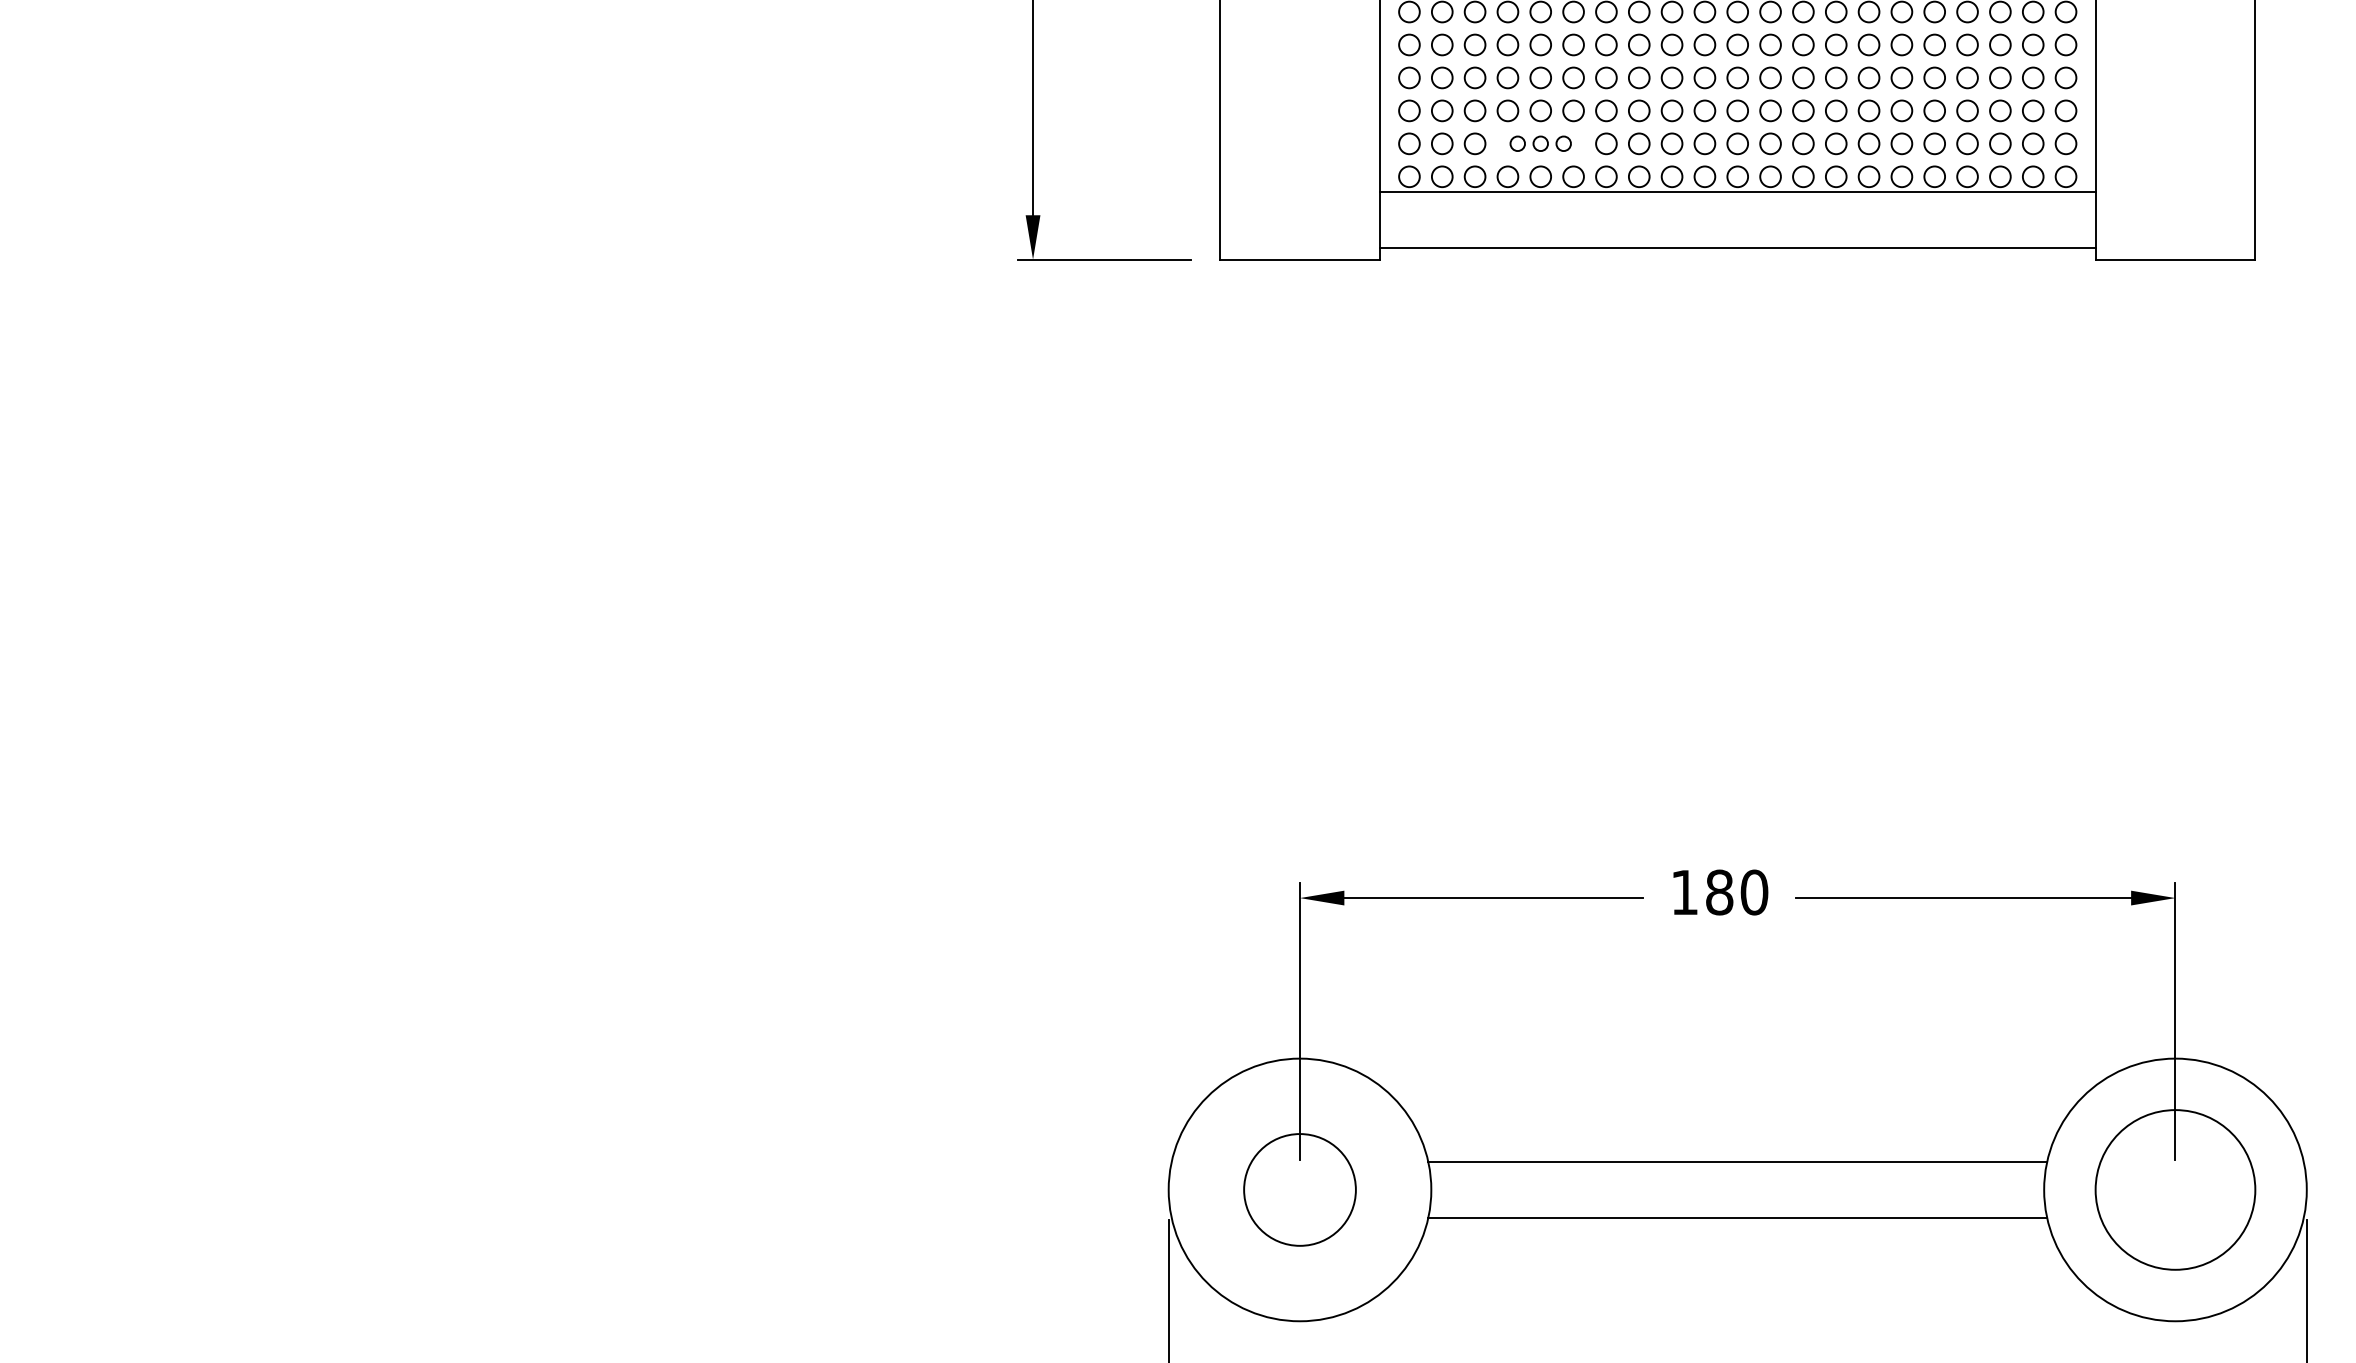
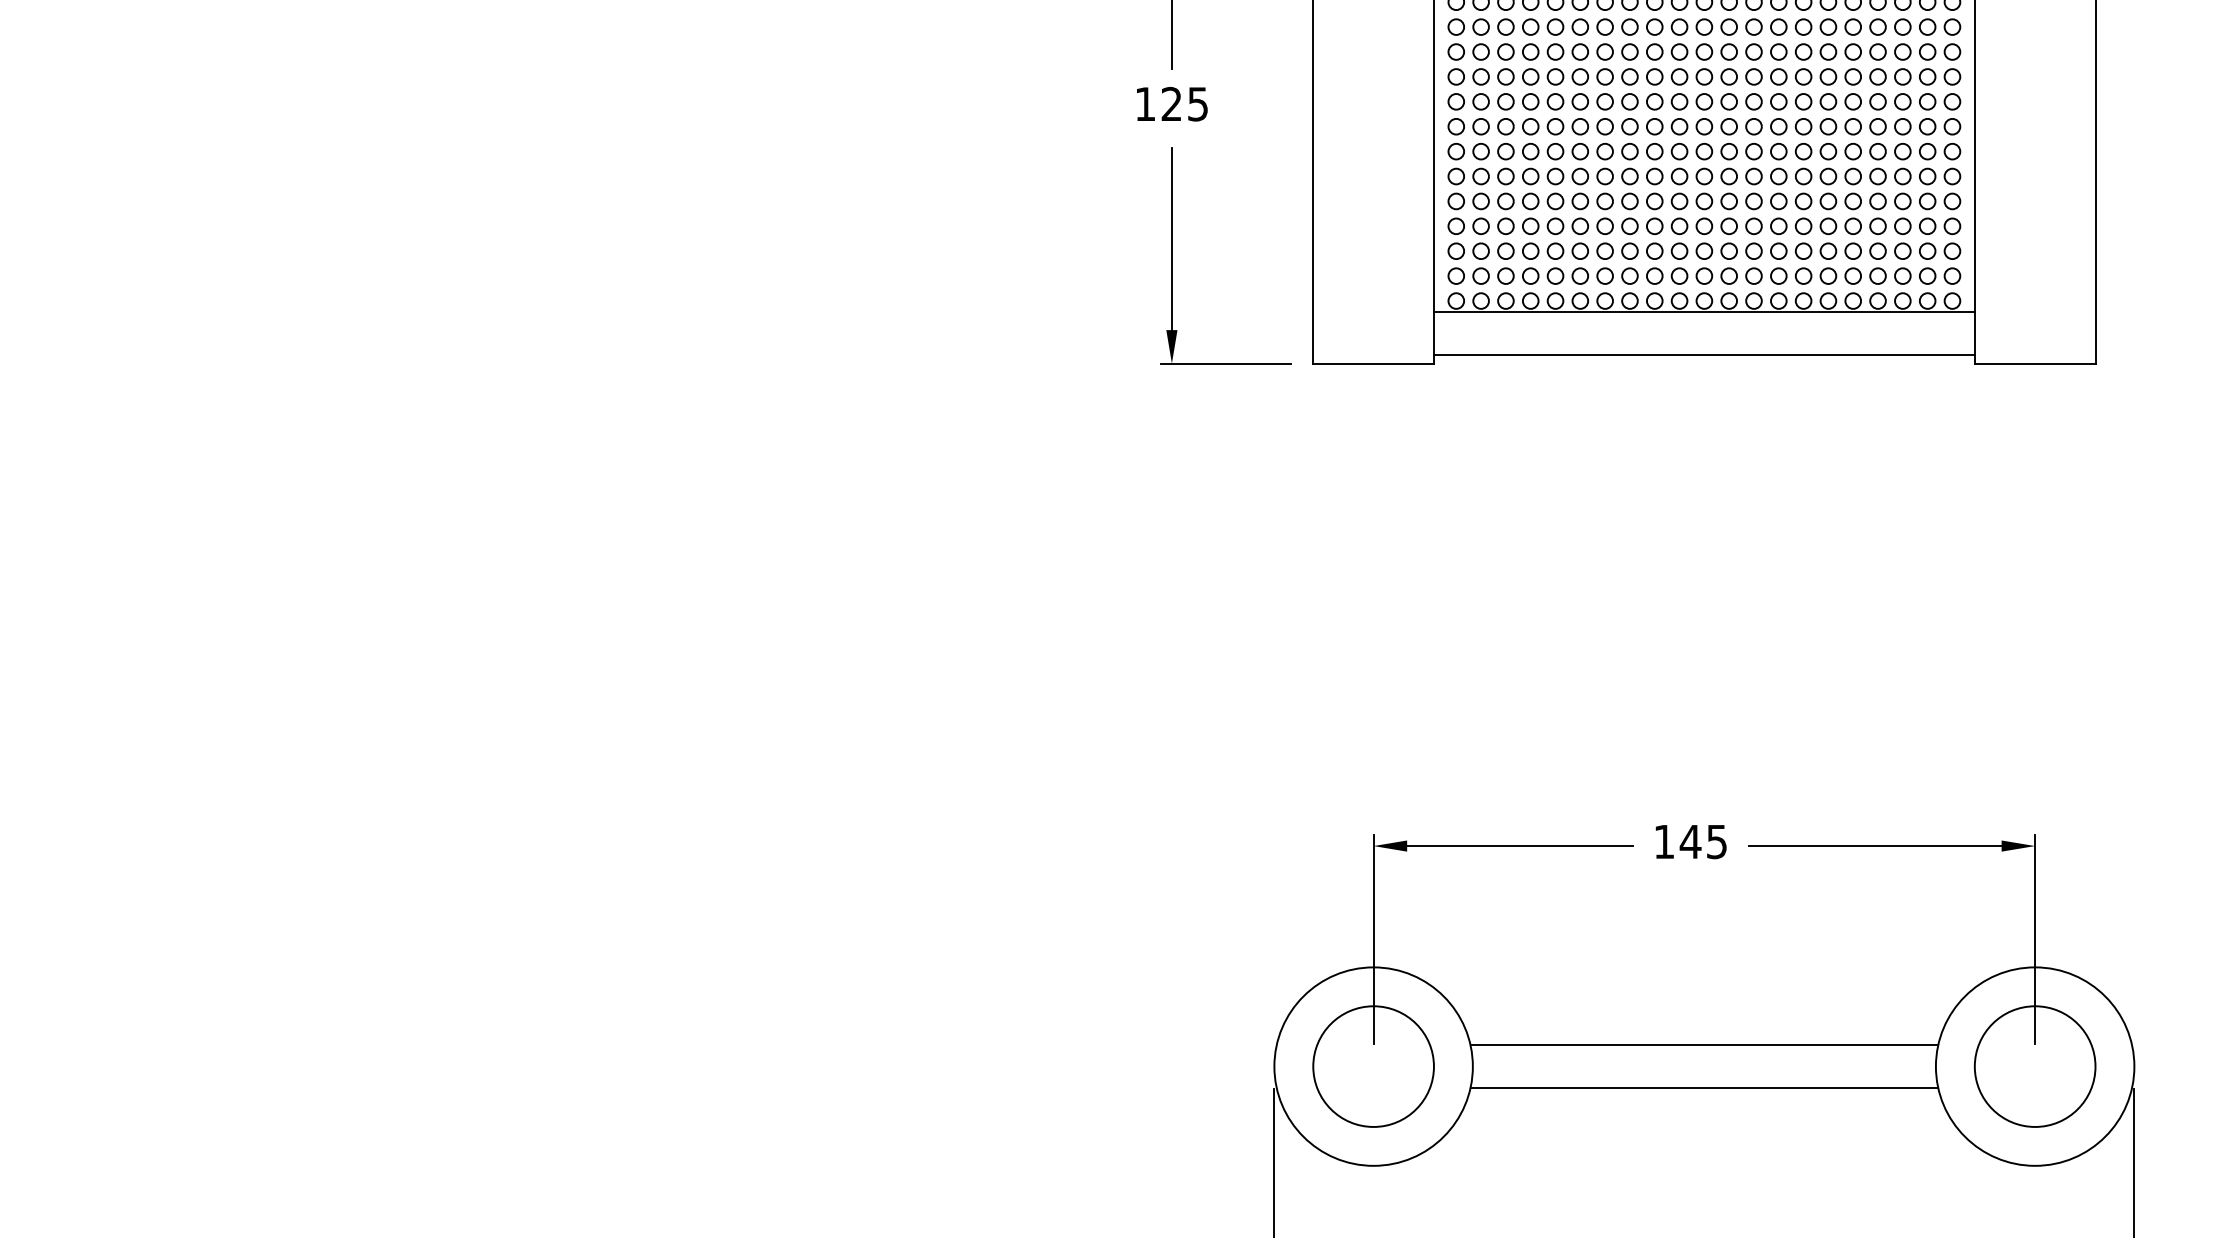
part: (1540, 142) -> (1555, 275), size x1.43
text: (1736, 892) -> (1703, 841), 180 -> 145
circle: (1299, 1189) -> (1373, 1066), size x1.43

